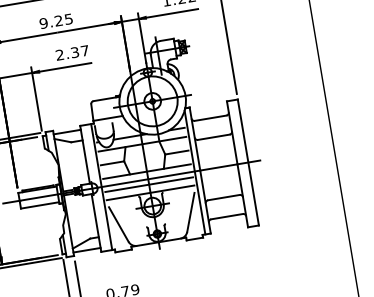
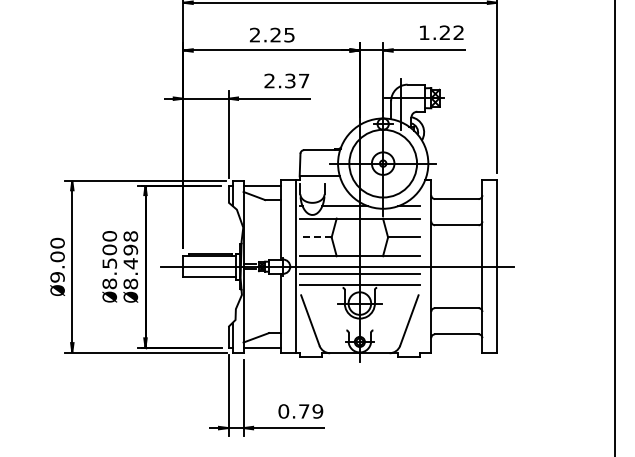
text: (43, 23) -> (254, 34), 9.25 -> 2.25
line: (112, 163) -> (315, 237), solid -> dashed
line: (194, 172) -> (423, 268), removed

